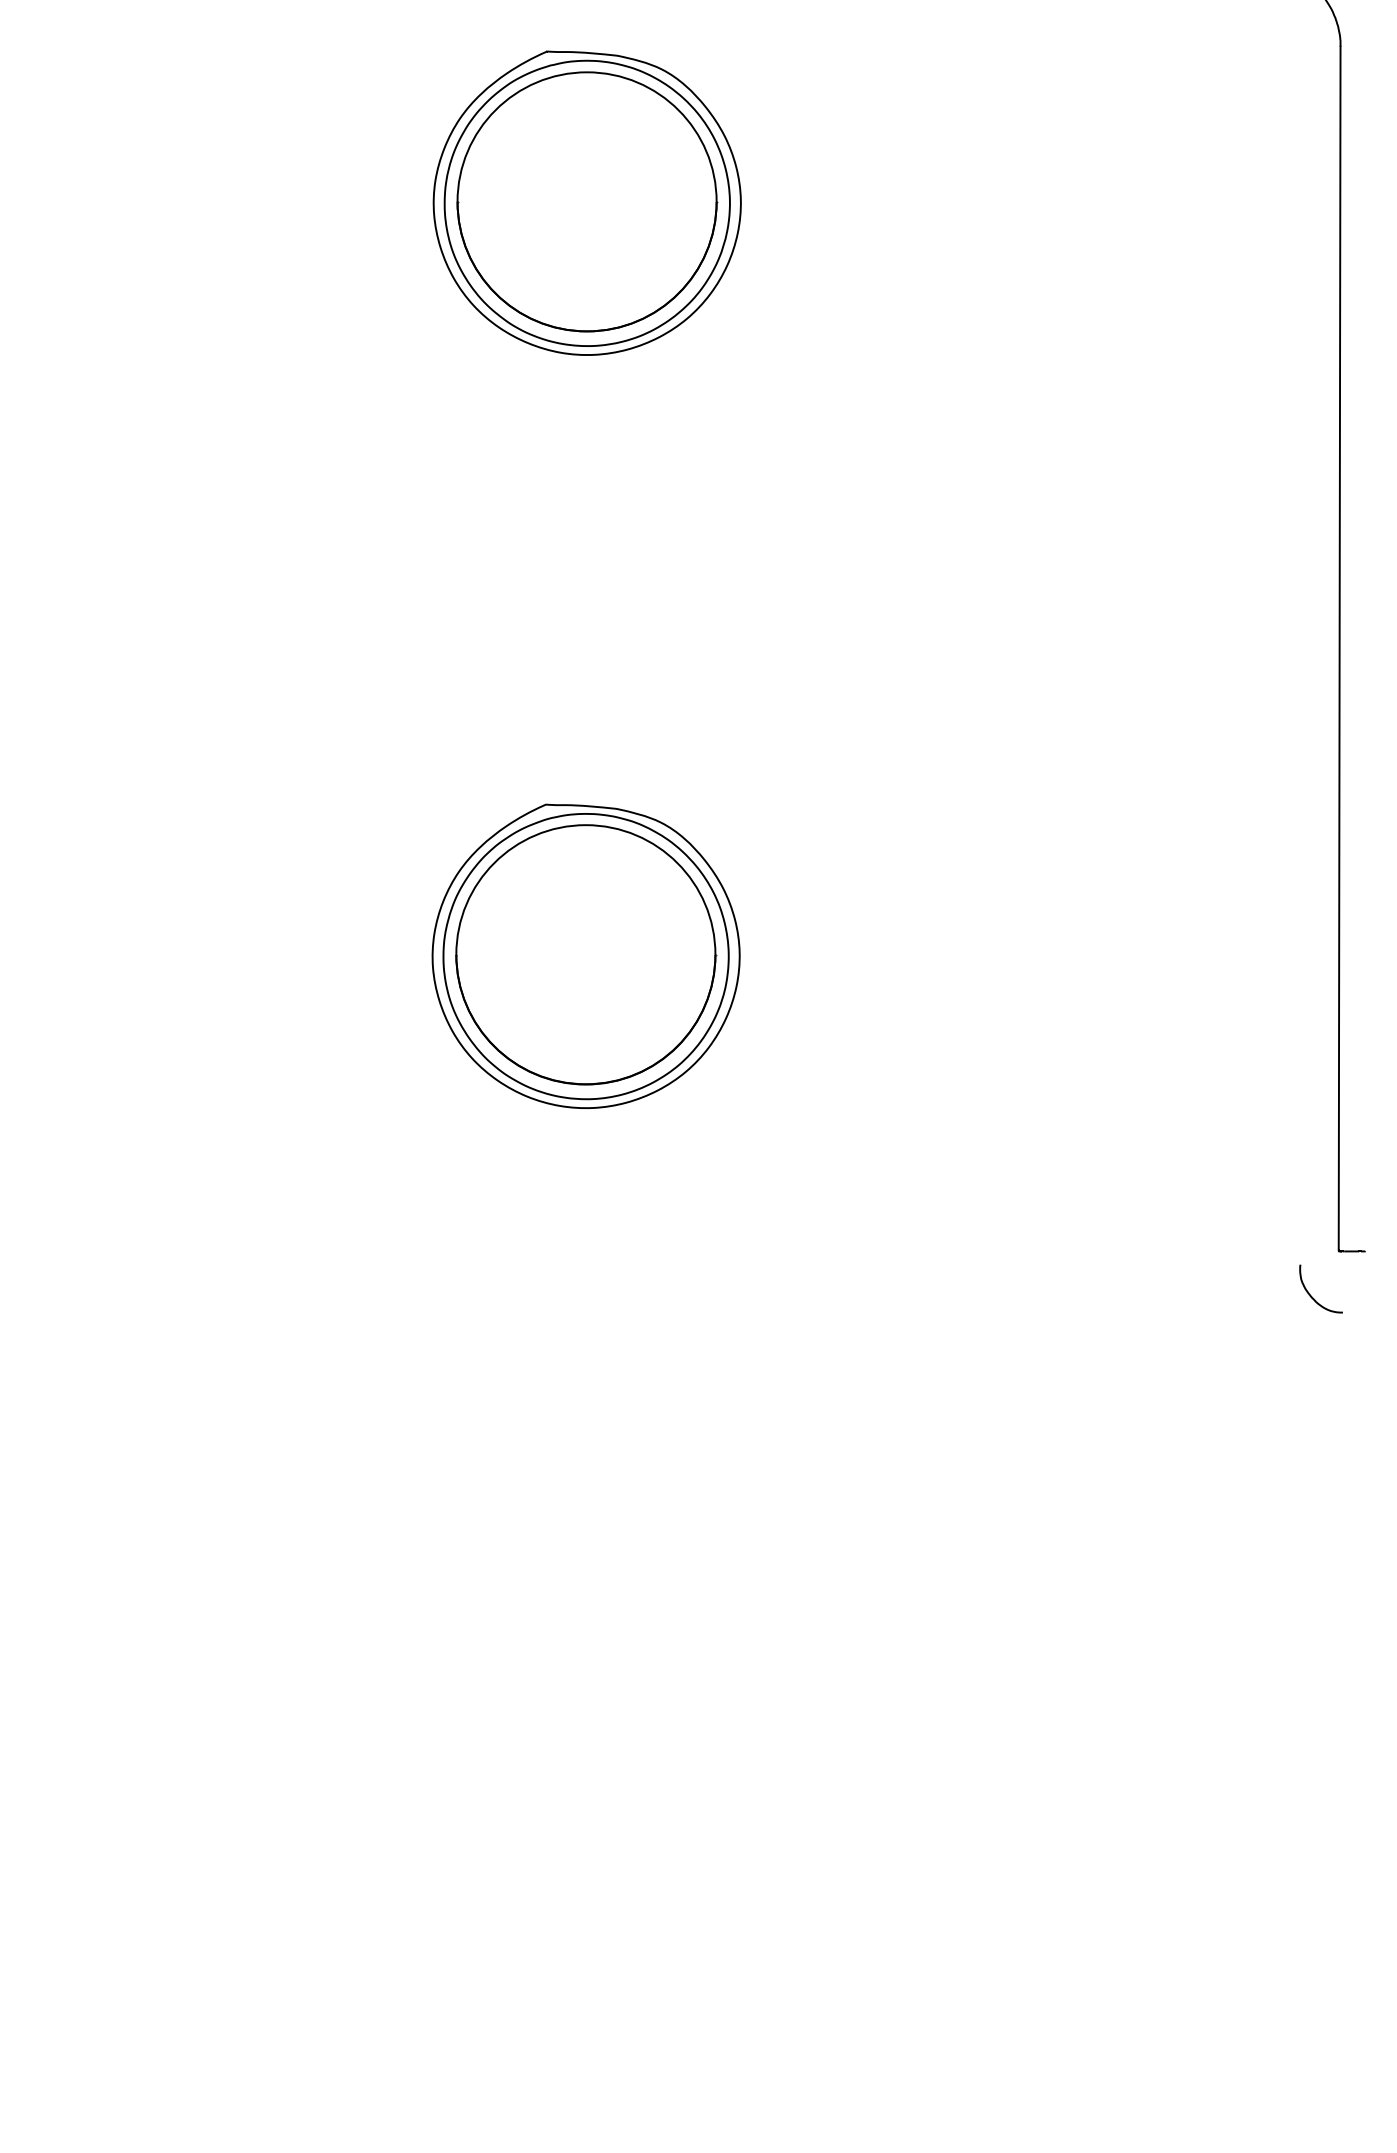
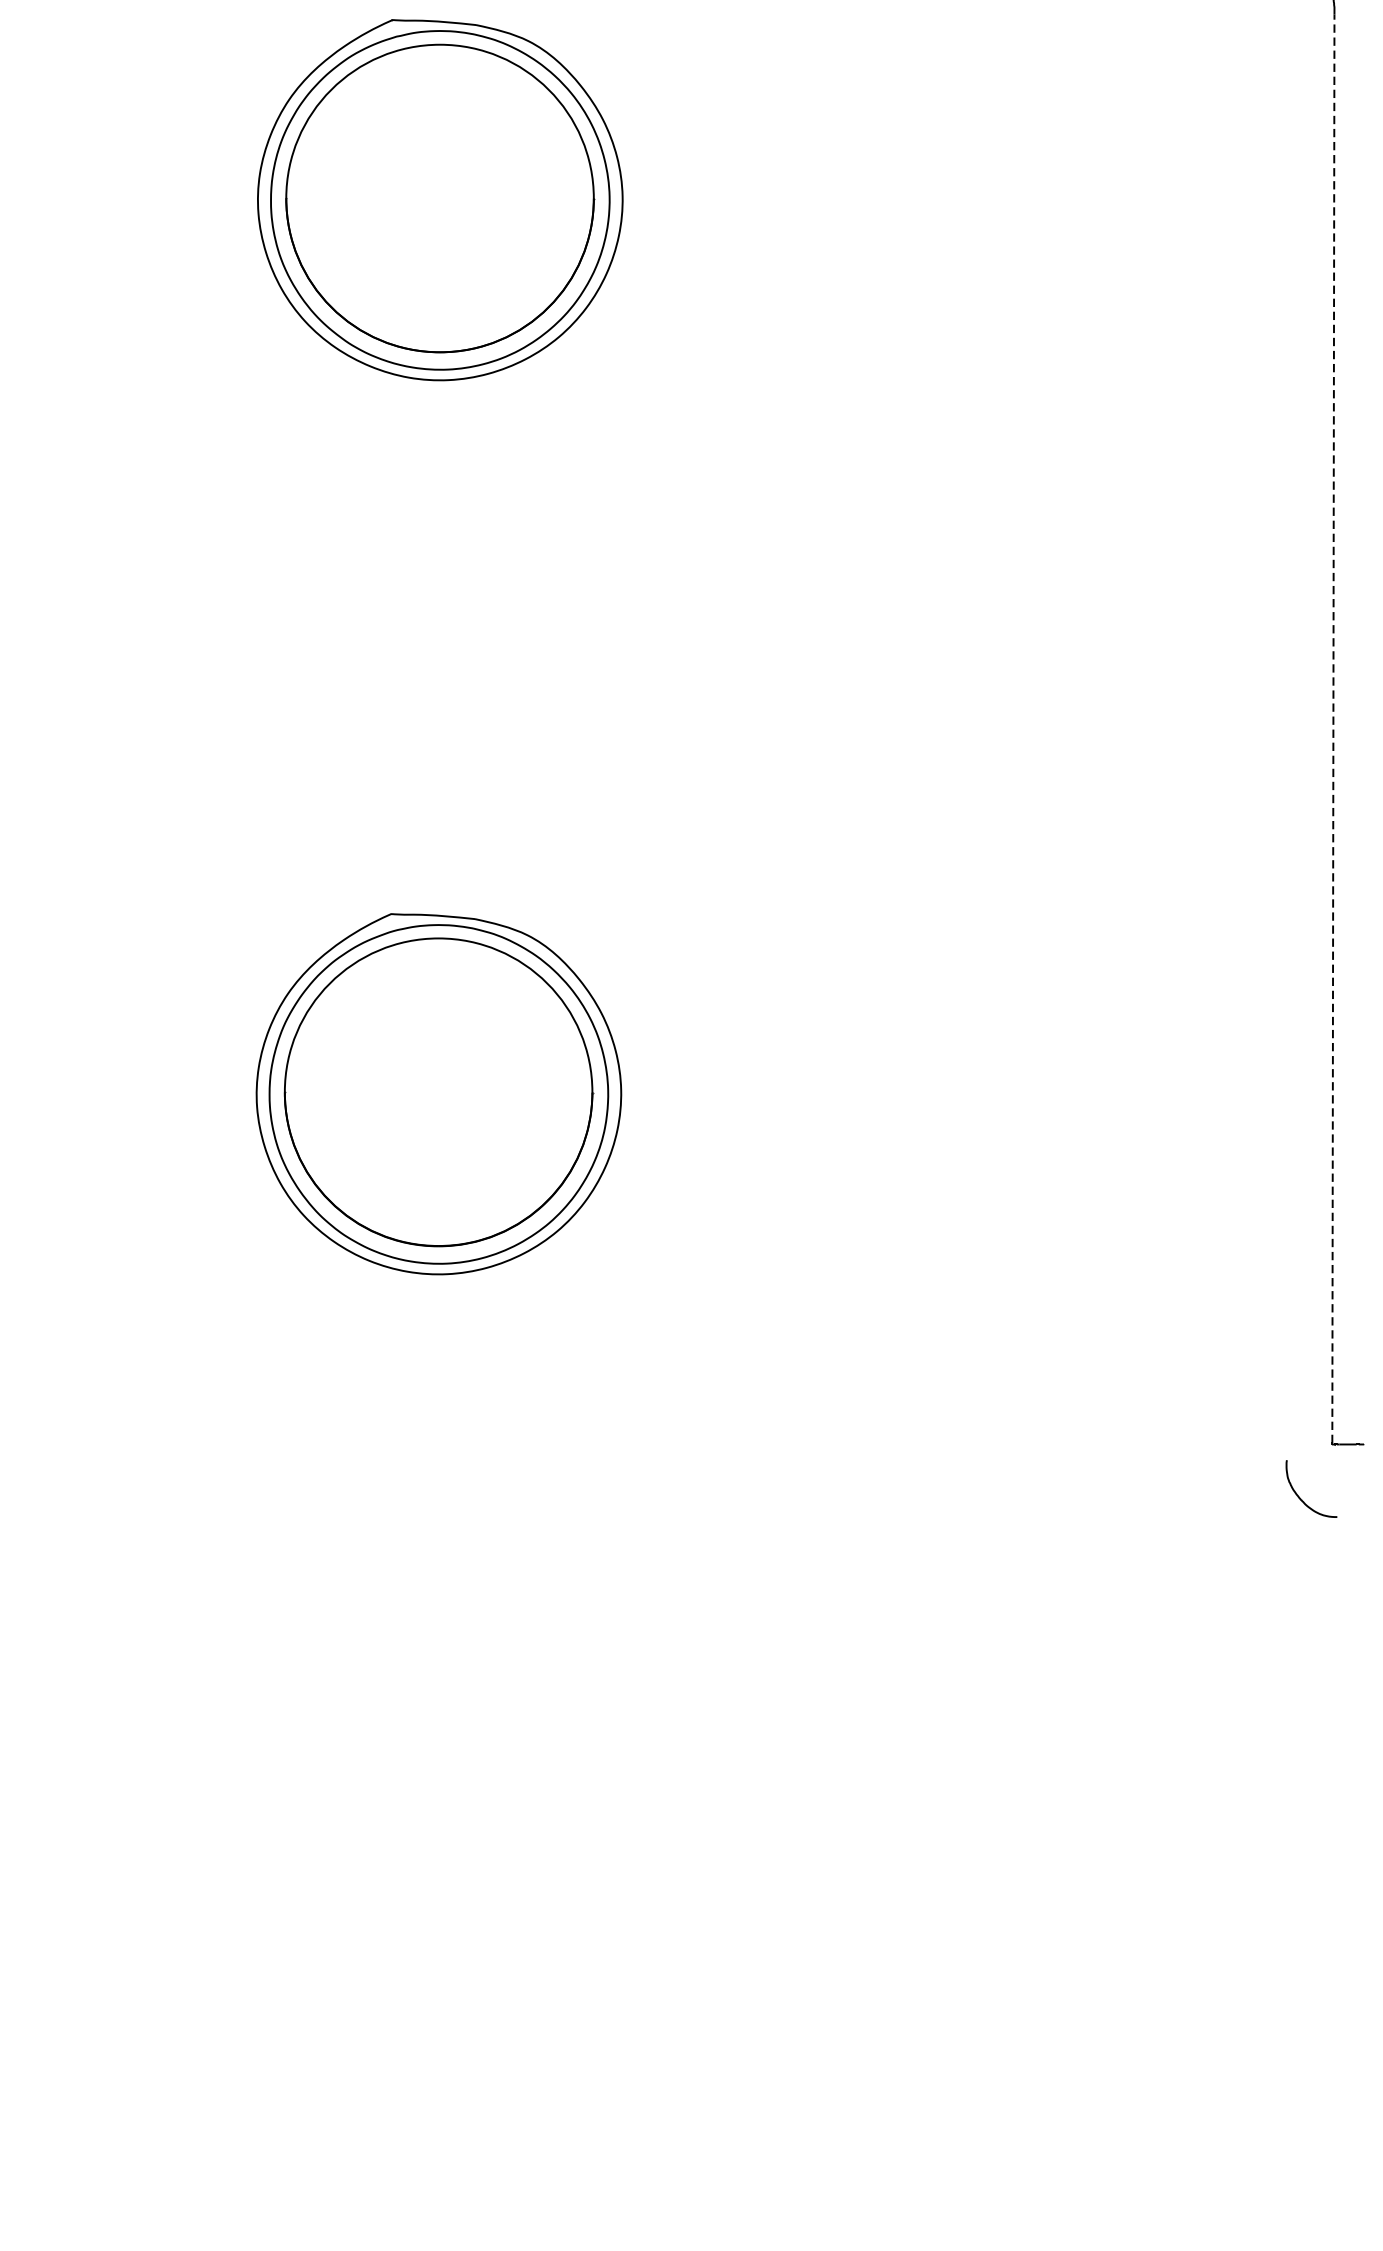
line: (1339, 648) -> (1333, 728), solid -> dashed

